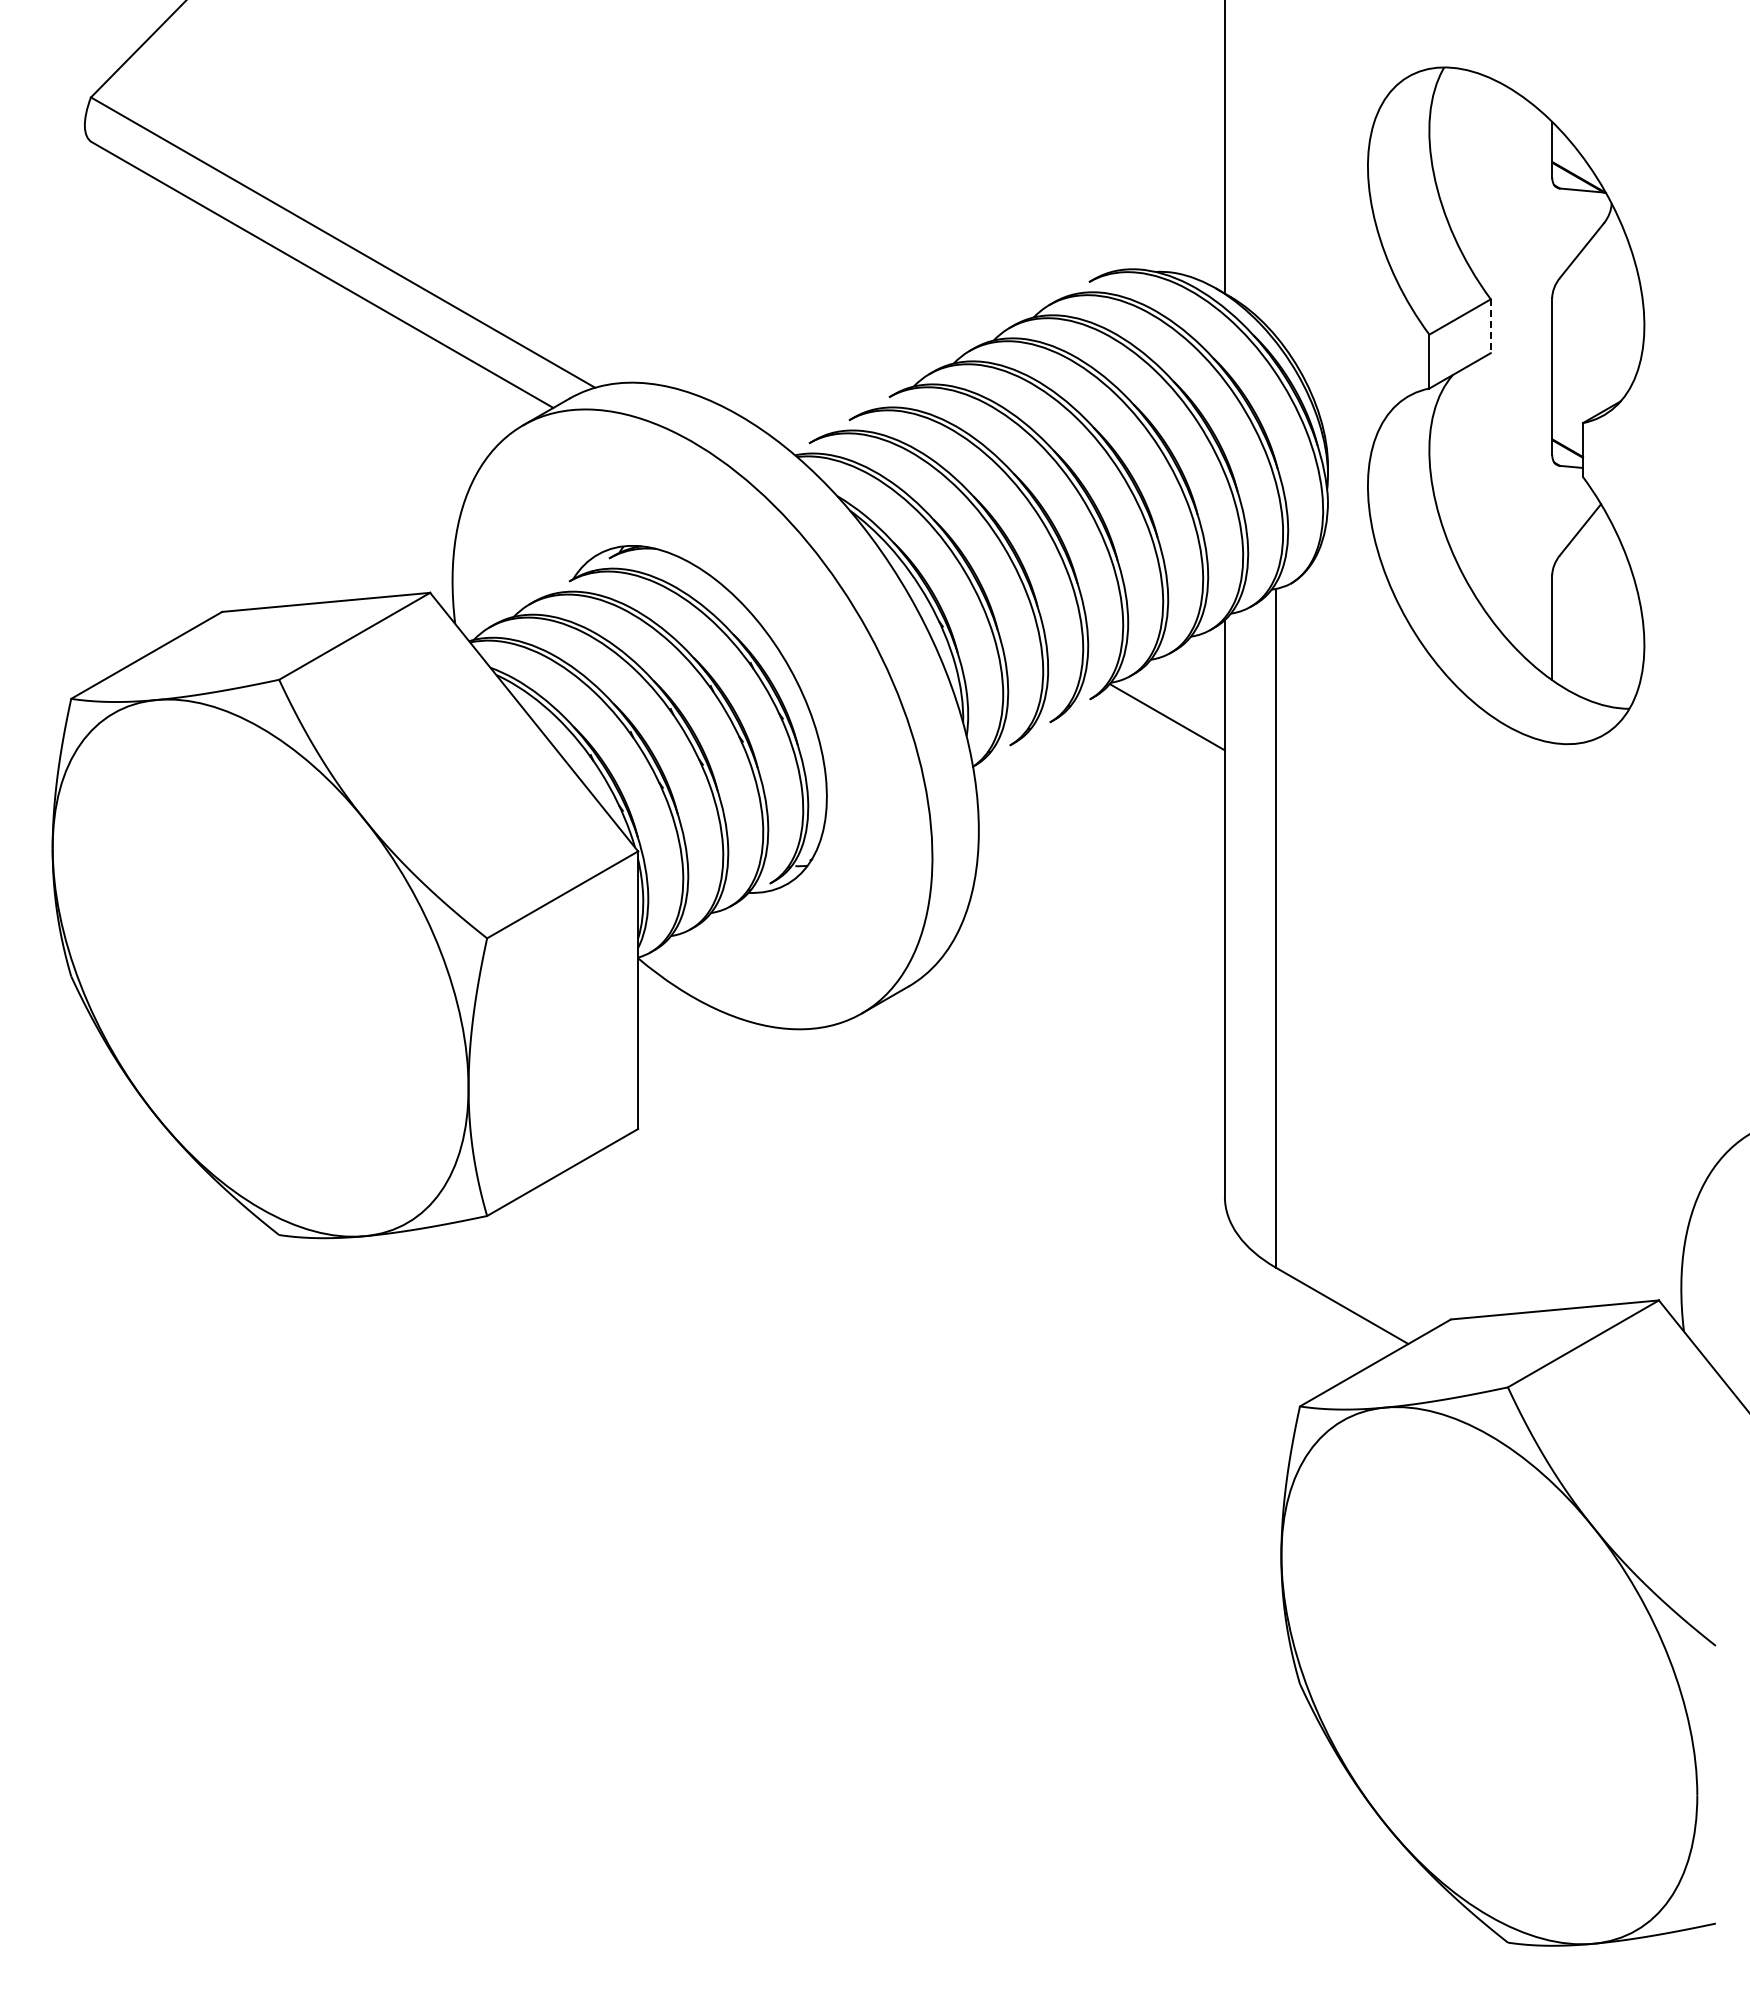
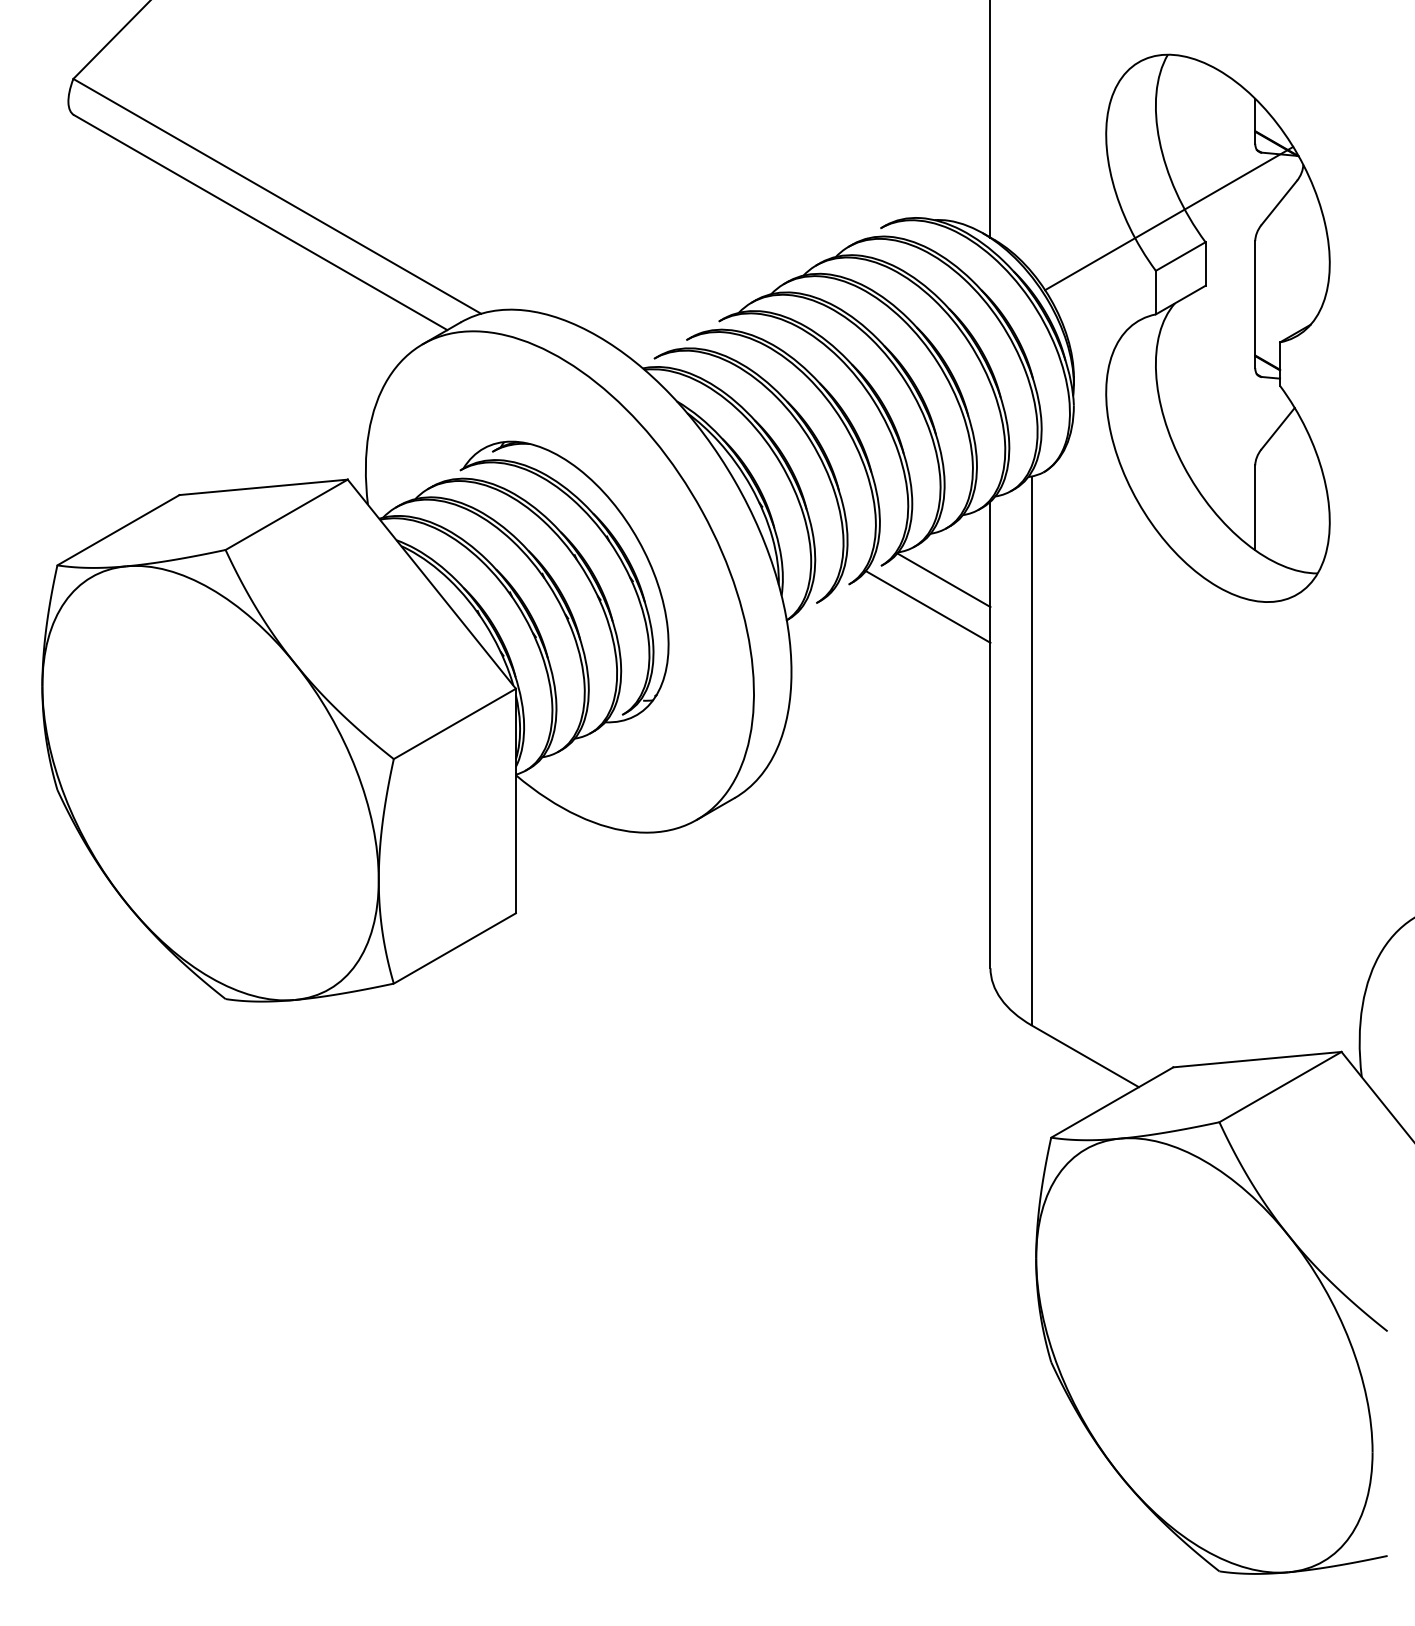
line: (1445, 269) -> (1168, 218), added
line: (1490, 326) -> (1205, 264), dashed -> solid
line: (1147, 749) -> (927, 606), added

